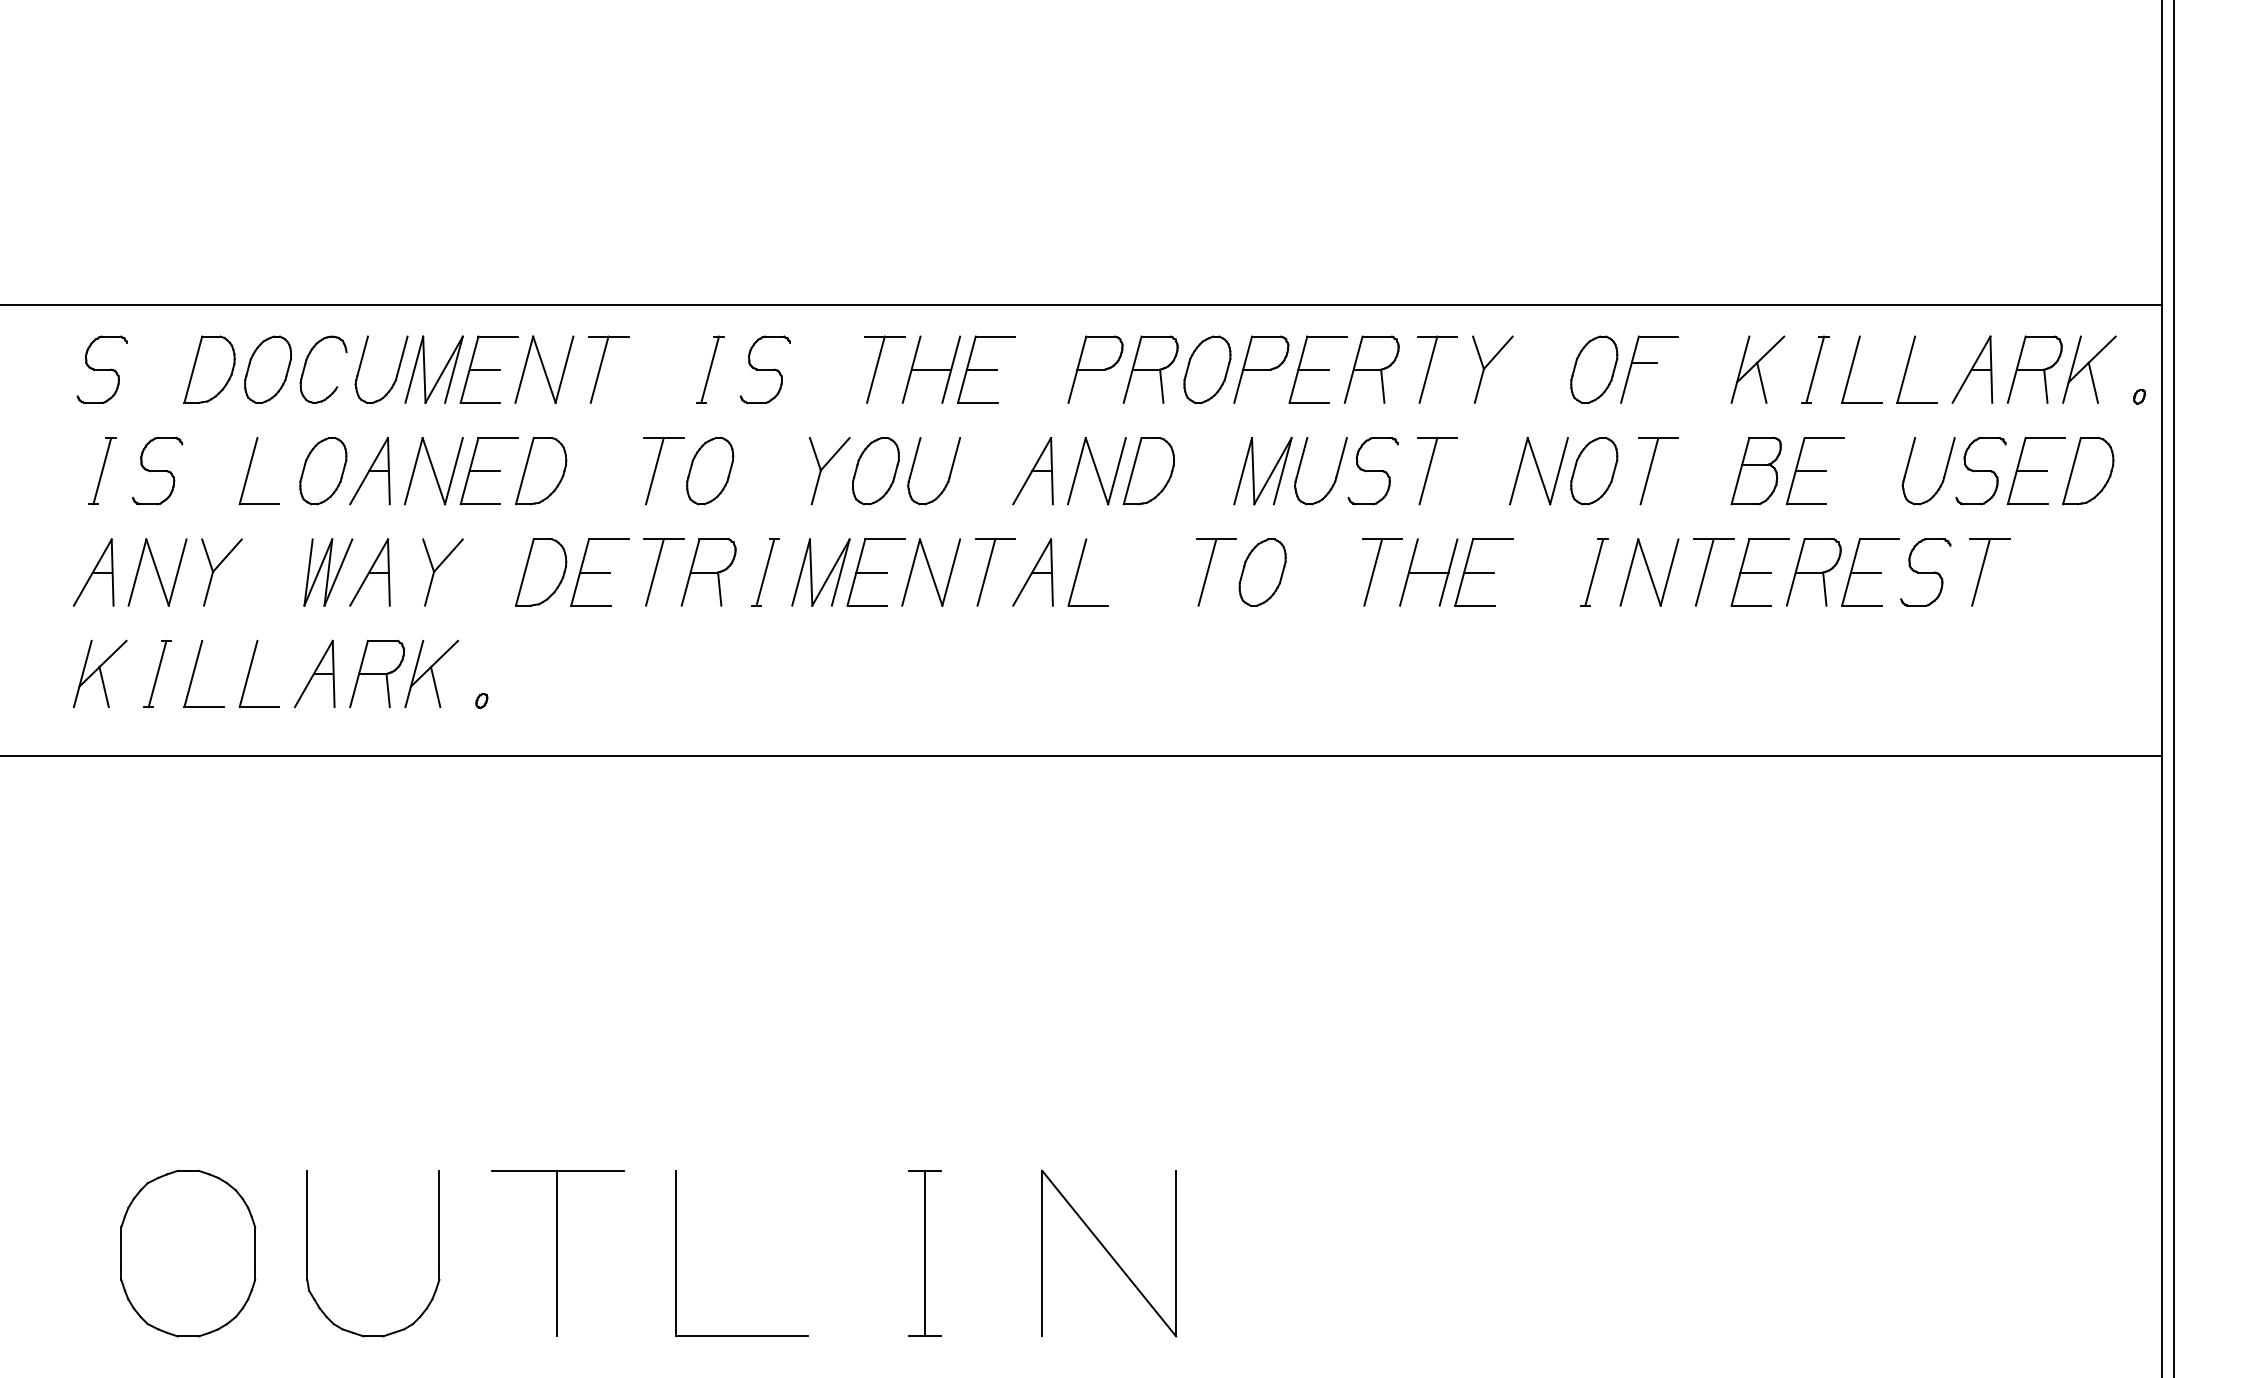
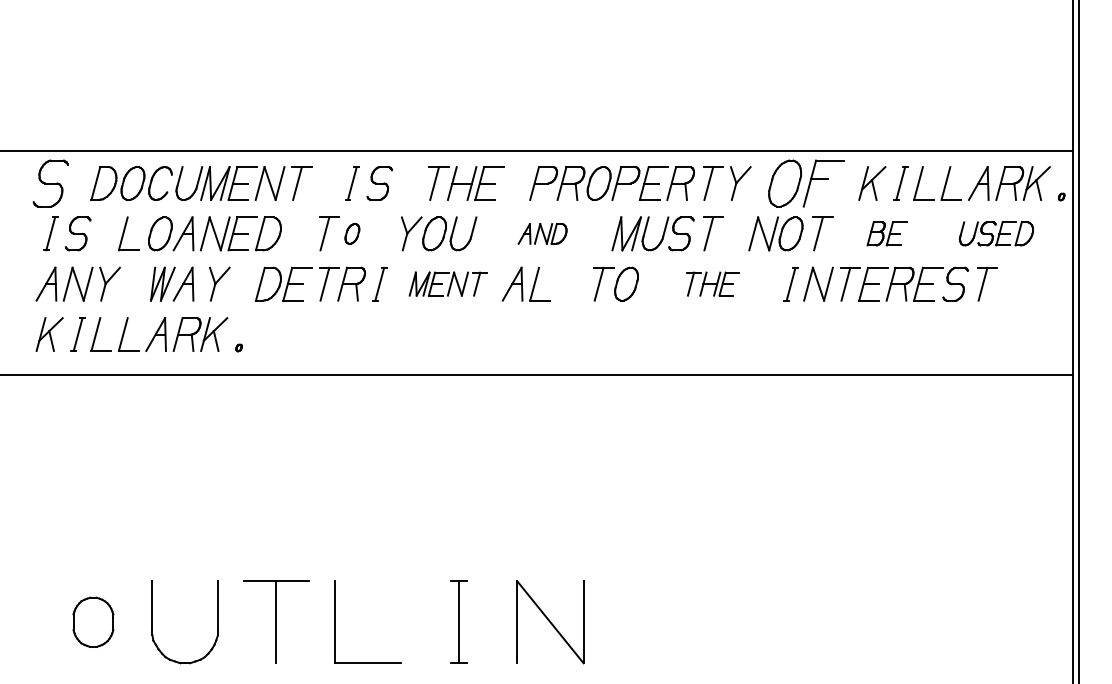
part: (101, 369) -> (50, 183), size x1.4
part: (1623, 369) -> (805, 183), size x1.4
part: (710, 470) -> (352, 233), size x0.6
part: (1093, 470) -> (542, 233), size x0.6
part: (1786, 470) -> (886, 233), size x0.7
part: (2008, 470) -> (996, 233), size x0.7
part: (903, 571) -> (448, 283), size x0.7
part: (1437, 571) -> (713, 283), size x0.7
part: (188, 1254) -> (93, 622), size x0.6

